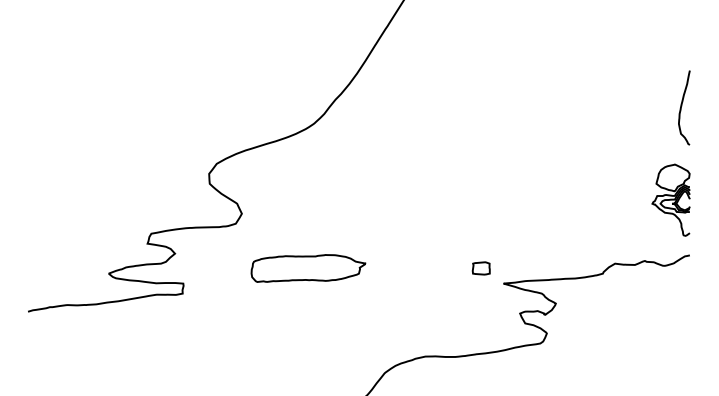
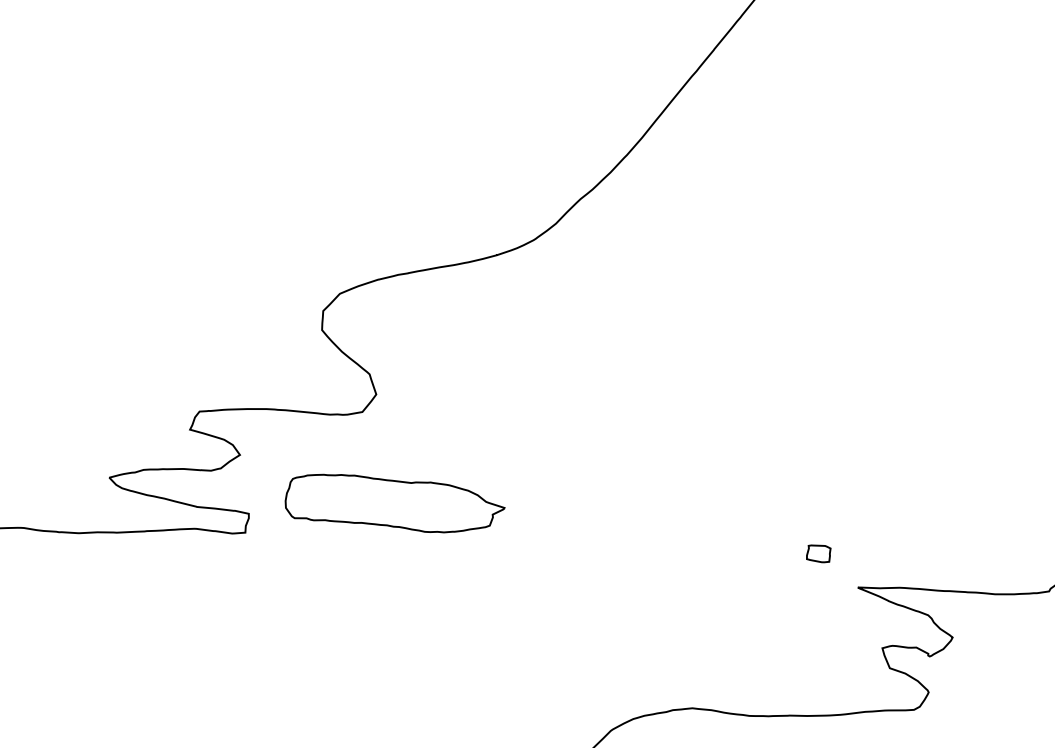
part: (308, 268) -> (395, 504), moved
part: (480, 268) -> (817, 553), size x0.7

